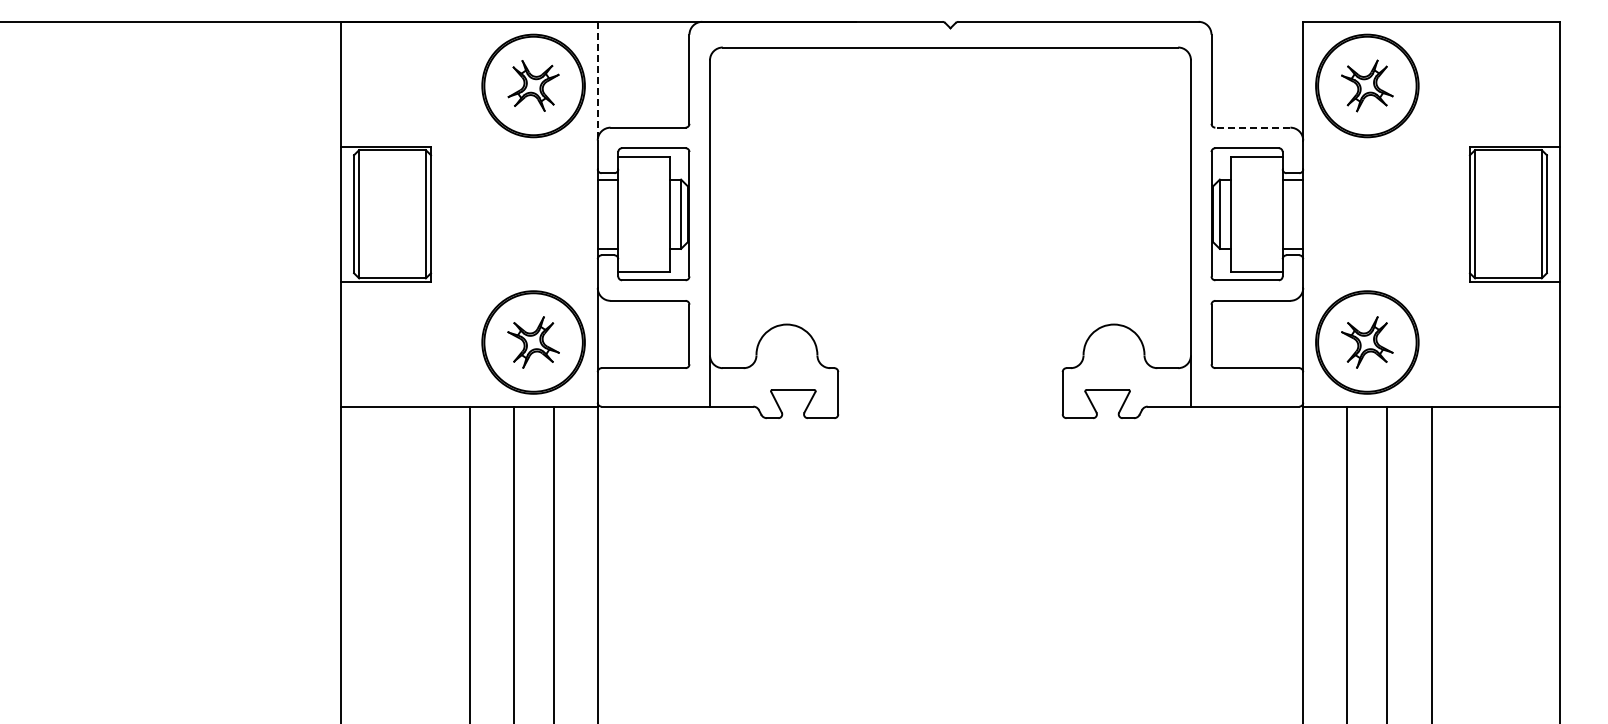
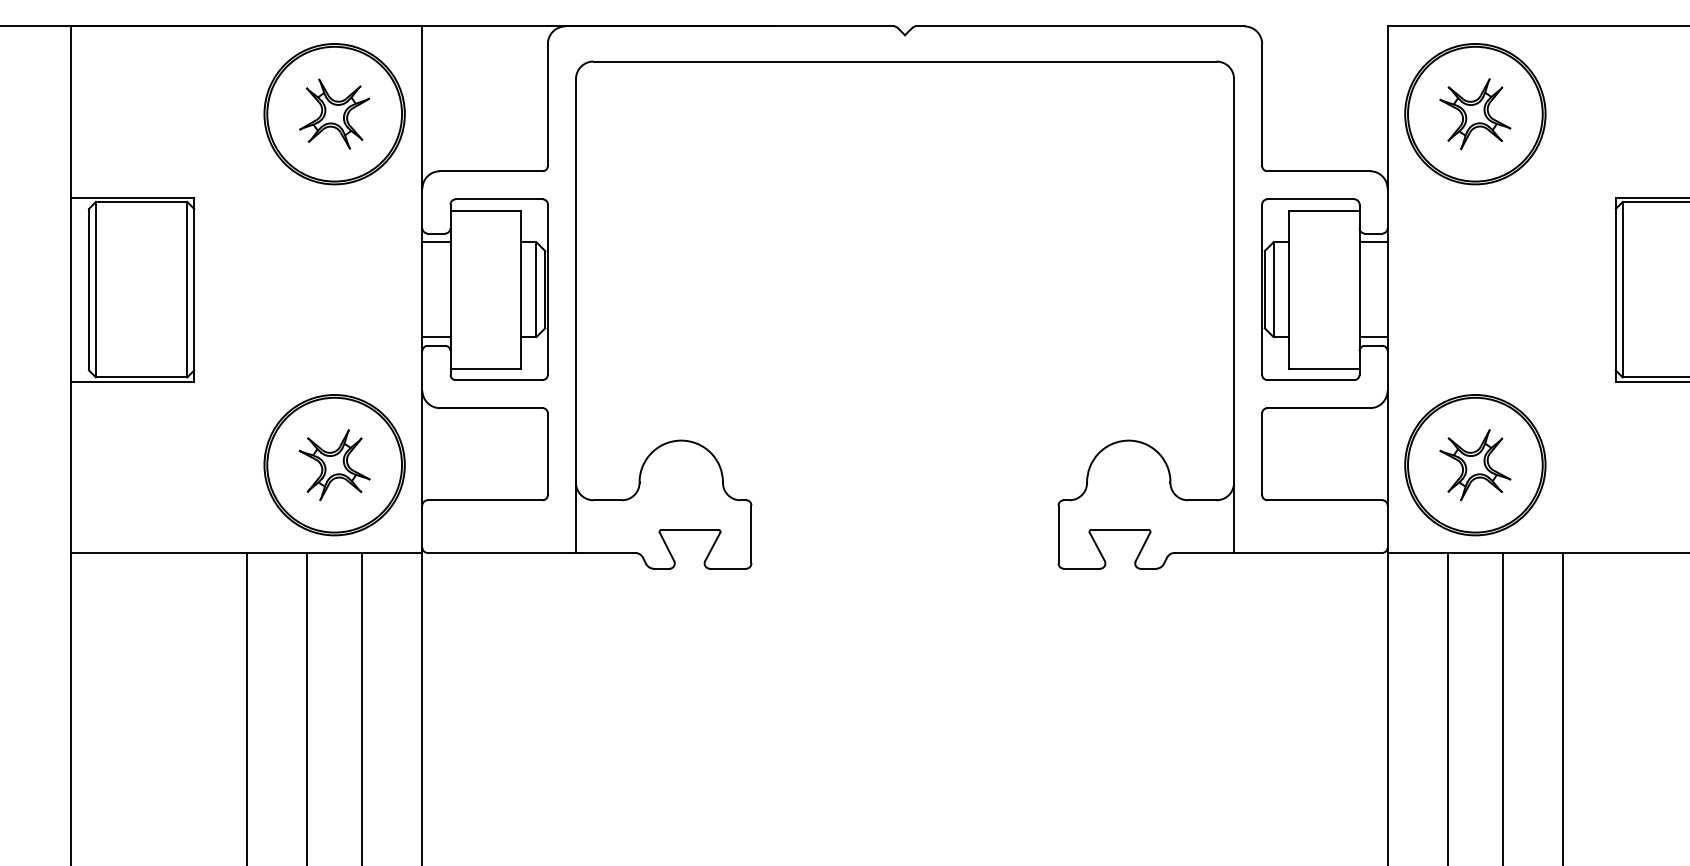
line: (597, 81) -> (422, 108), dashed -> solid
line: (1252, 127) -> (1318, 170), dashed -> solid

